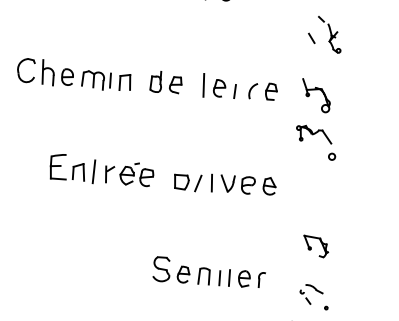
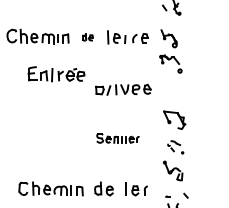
part: (165, 82) -> (87, 37), size x0.6
part: (101, 171) -> (56, 74), moved
part: (315, 245) -> (174, 119), size x1.6
part: (207, 273) -> (117, 138), size x0.7

